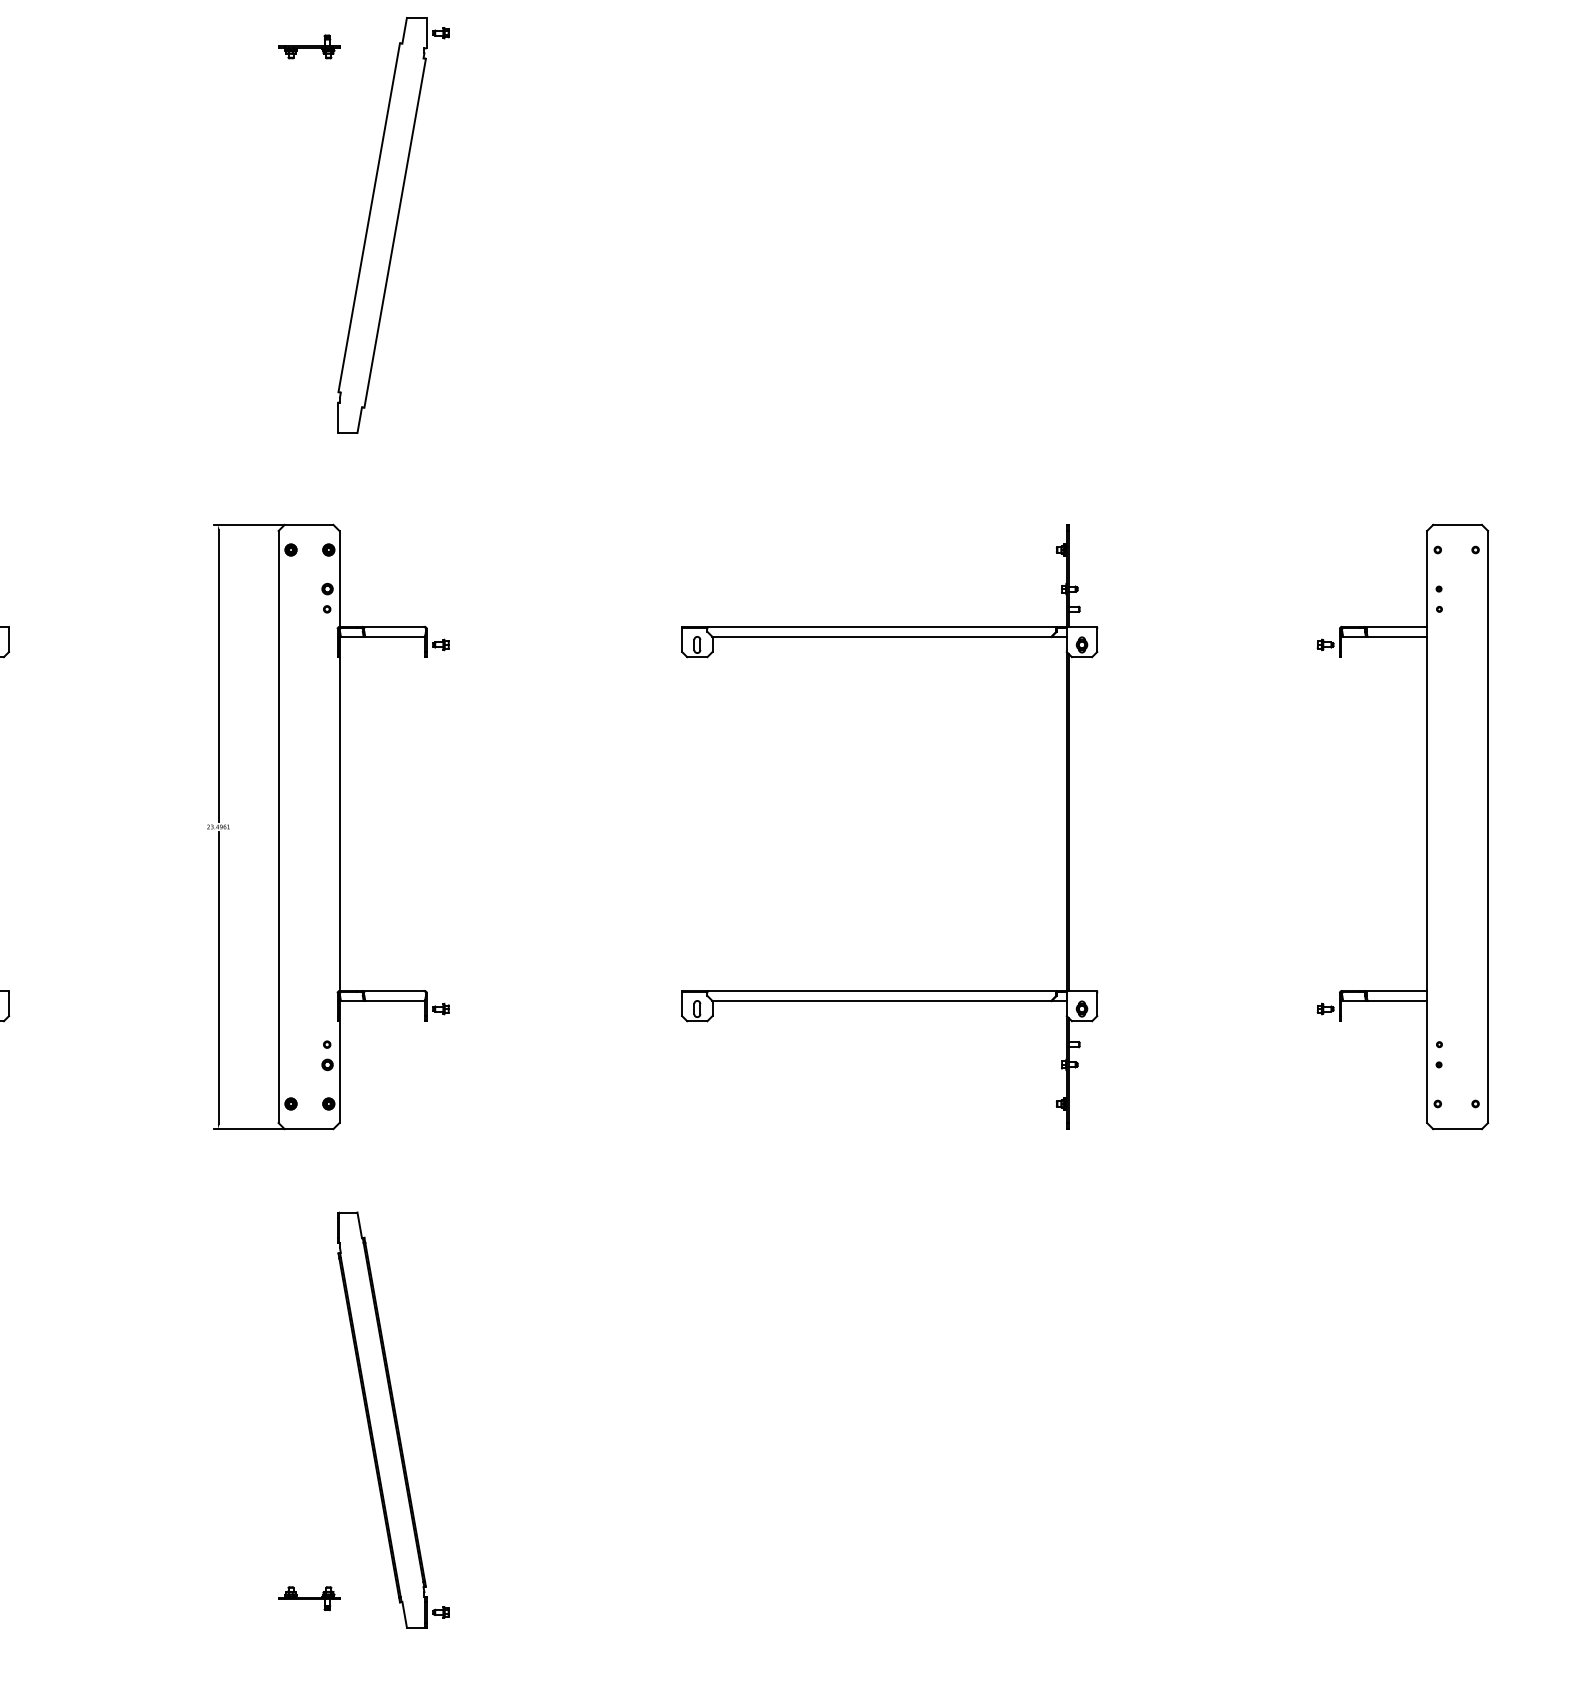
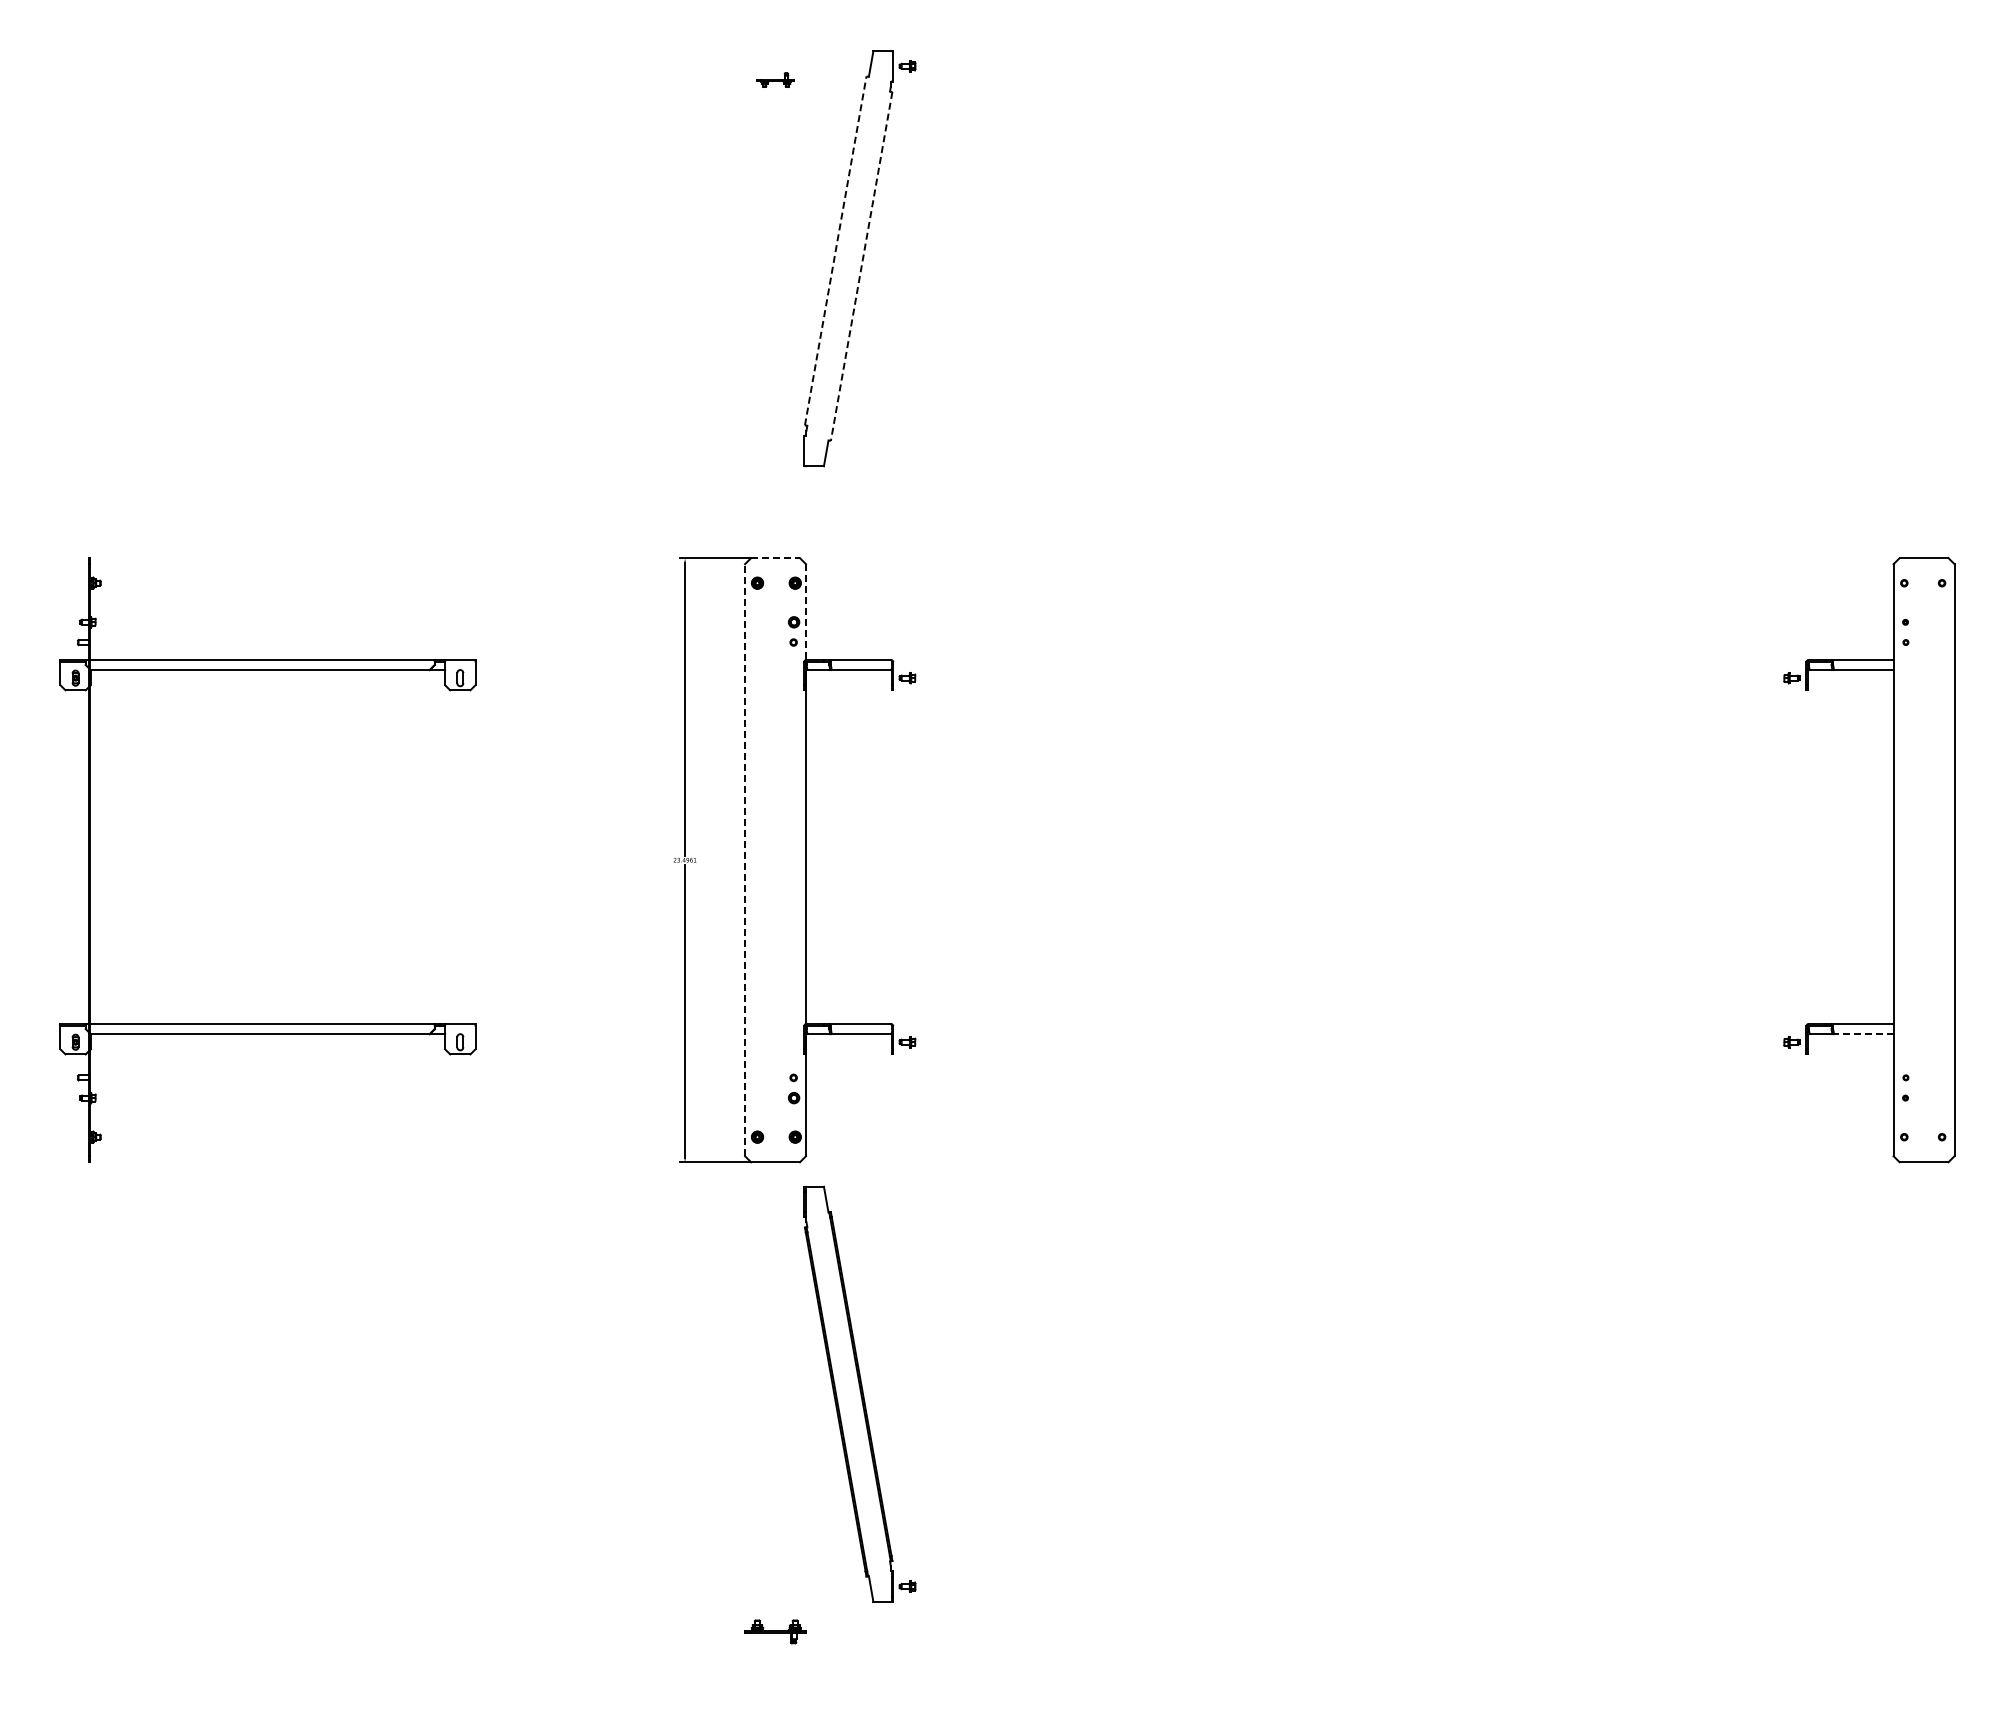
part: (309, 46) -> (775, 79), size x0.6
line: (369, 217) -> (835, 250), solid -> dashed
line: (395, 233) -> (861, 266), solid -> dashed
line: (310, 525) -> (776, 558), solid -> dashed
line: (340, 579) -> (806, 612), solid -> dashed
line: (279, 826) -> (745, 859), solid -> dashed
part: (889, 990) -> (1355, 1023), removed
line: (1397, 1001) -> (1863, 1034), solid -> dashed
part: (393, 1419) -> (859, 1393), moved

